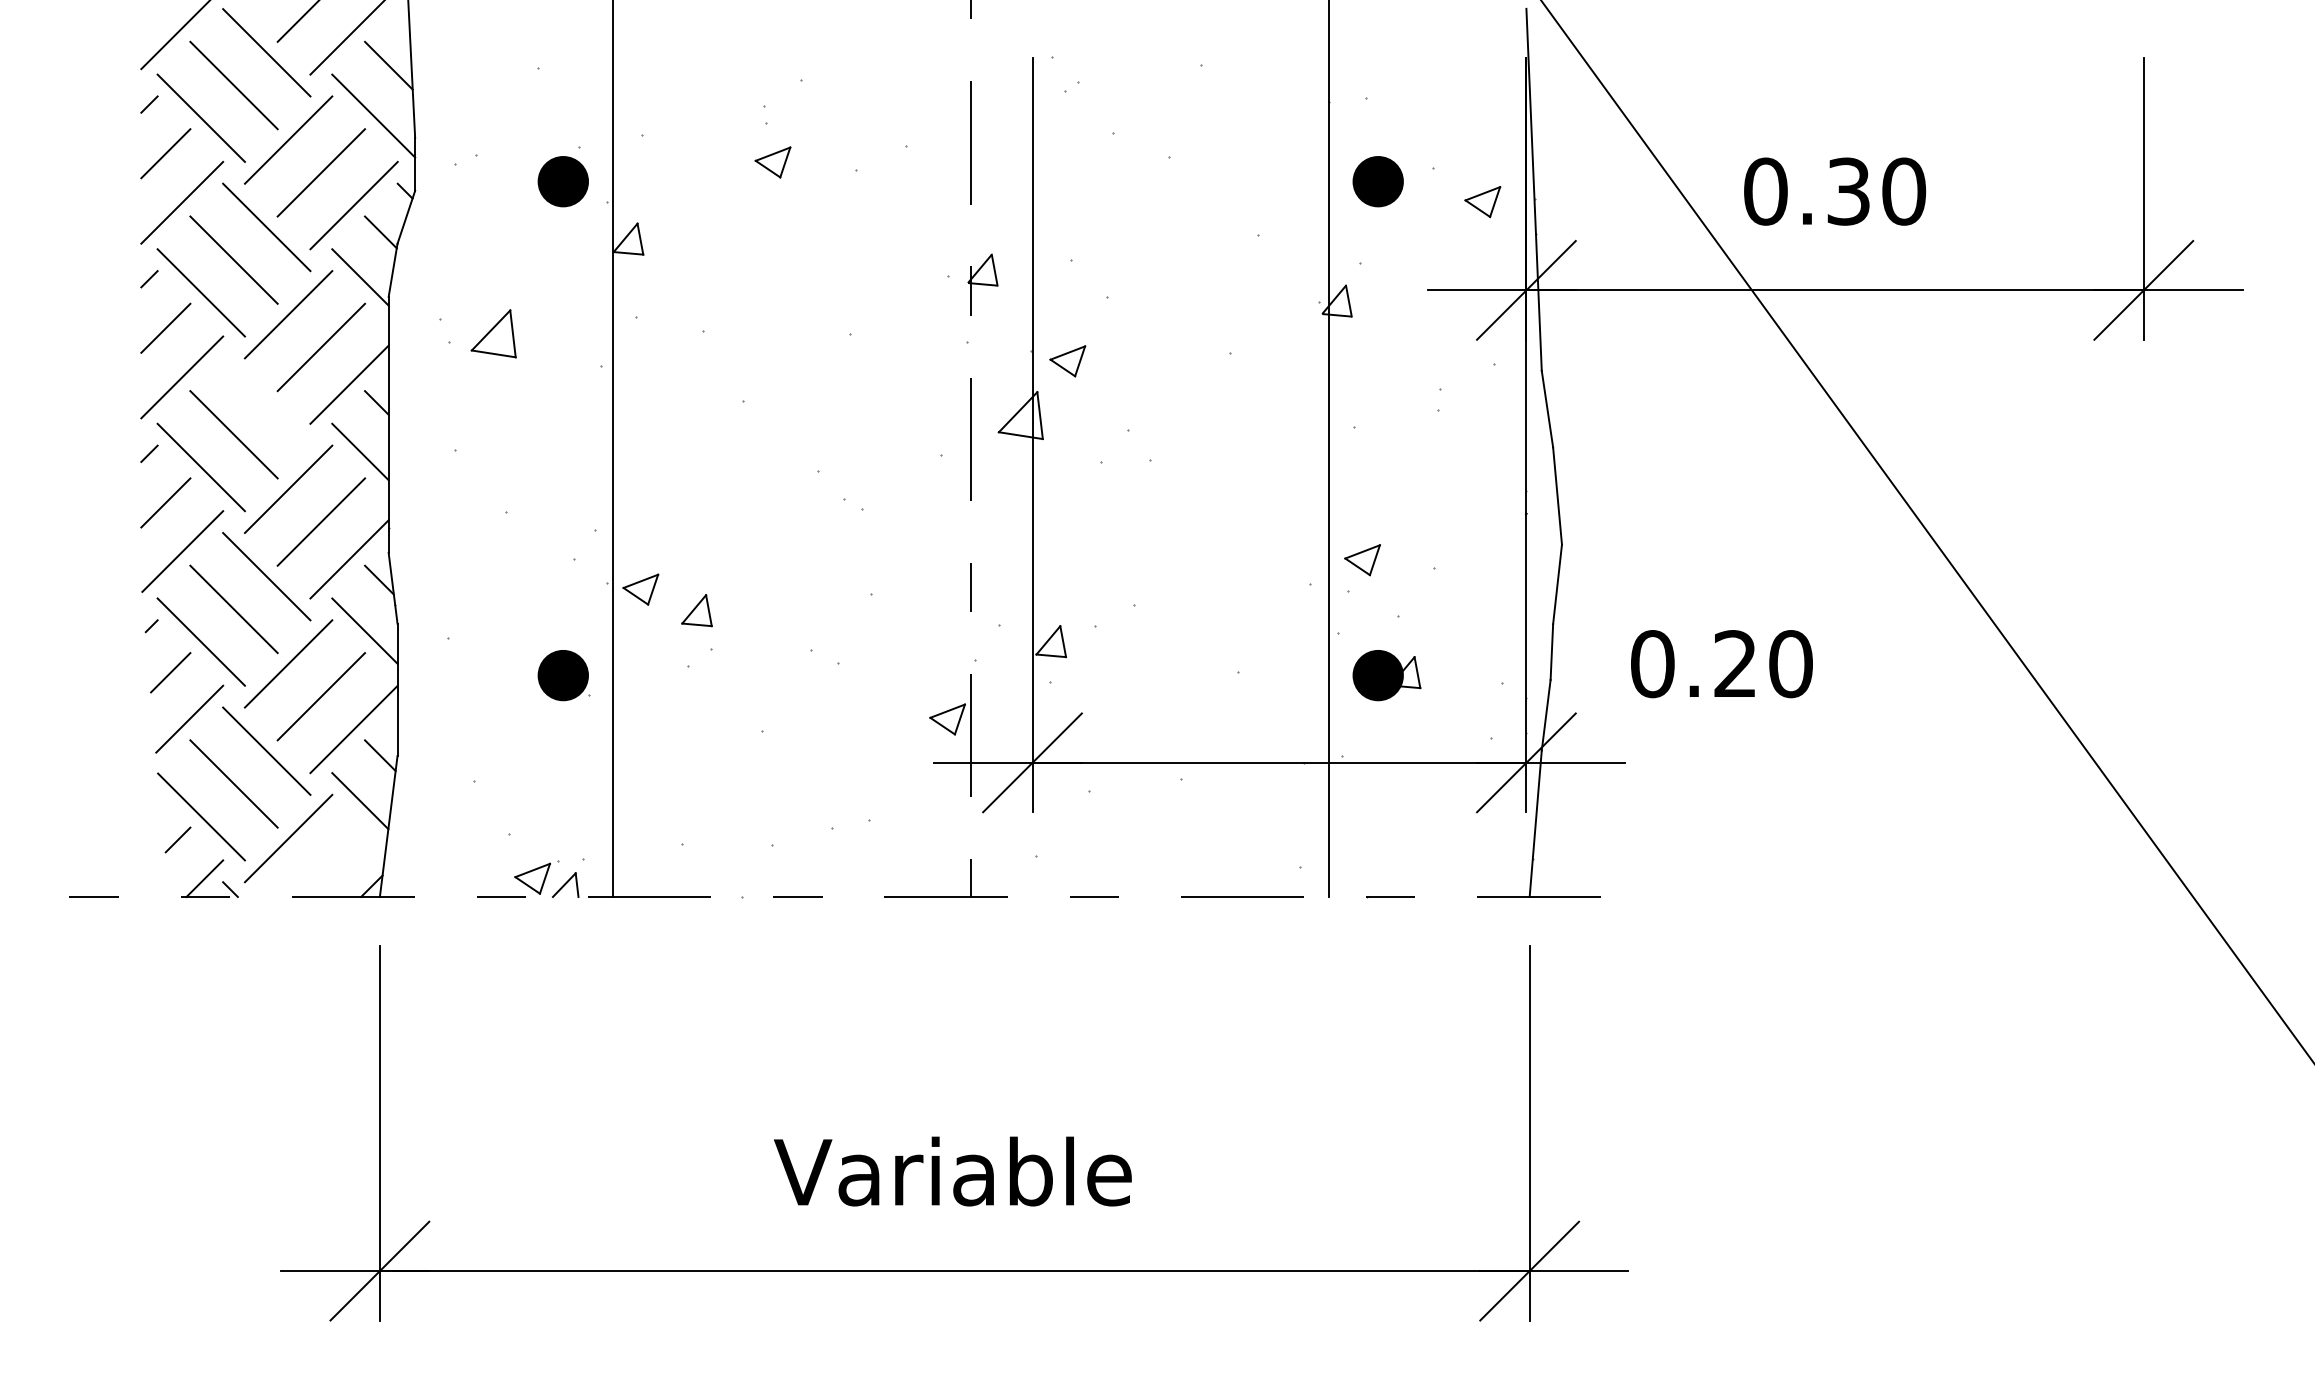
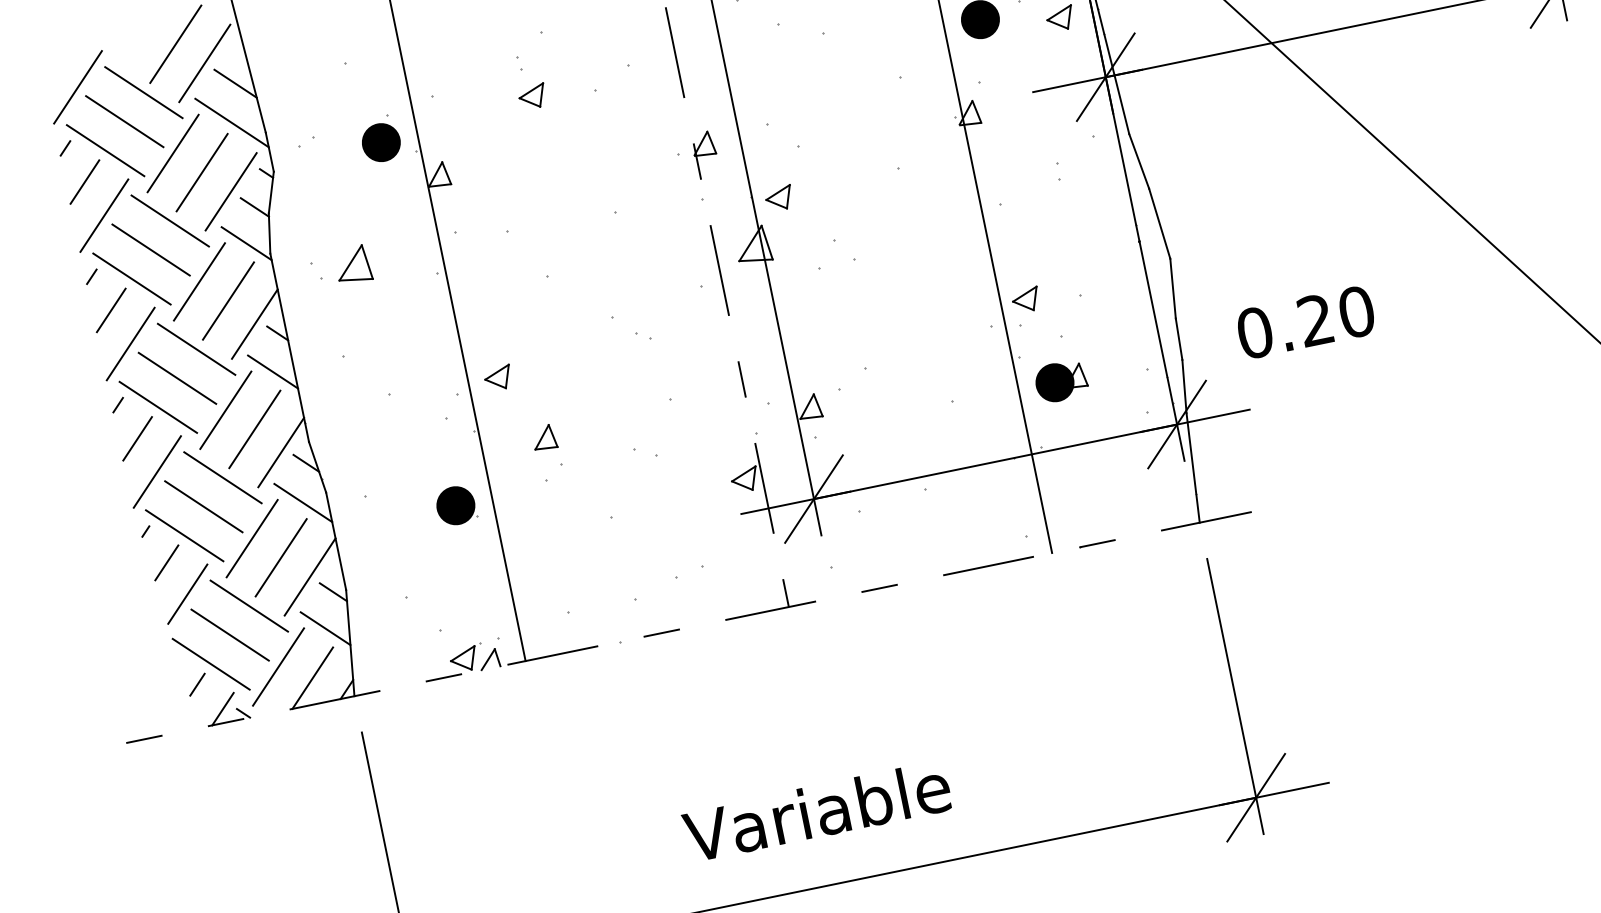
line: (266, 401) -> (196, 349), added
part: (640, 589) -> (498, 378), moved
line: (330, 862) -> (312, 678), added

